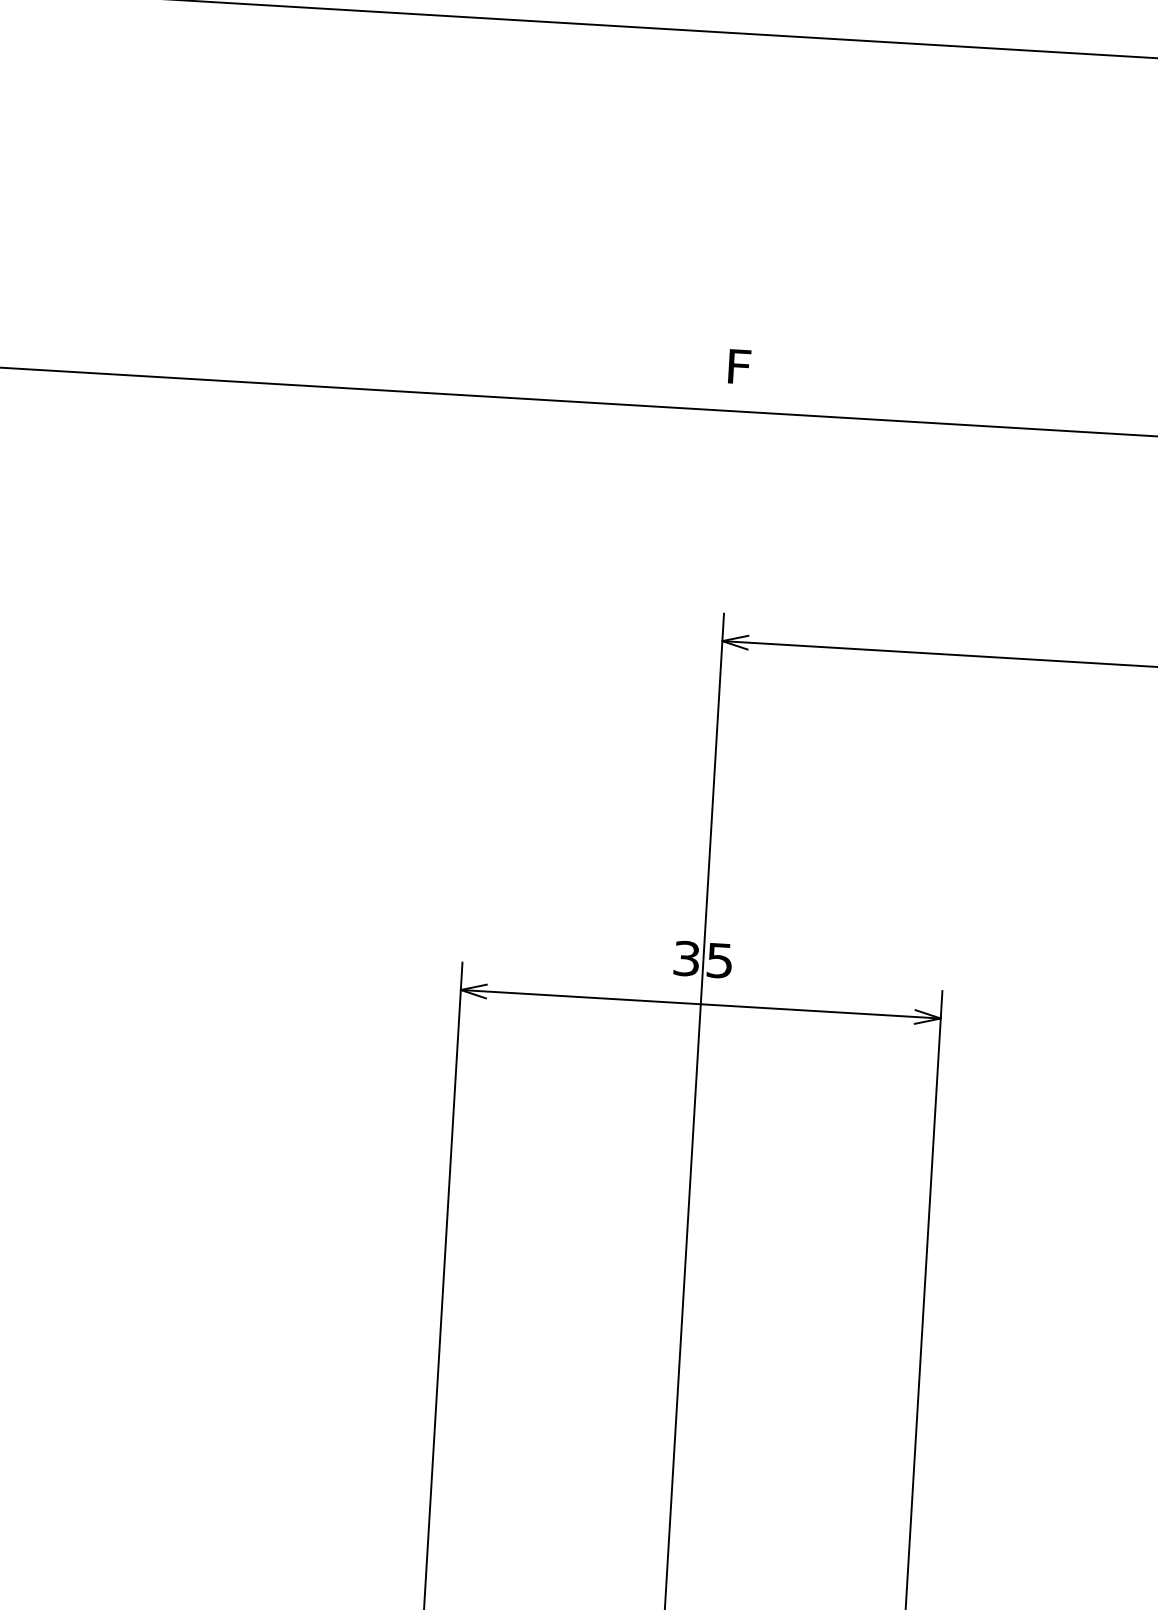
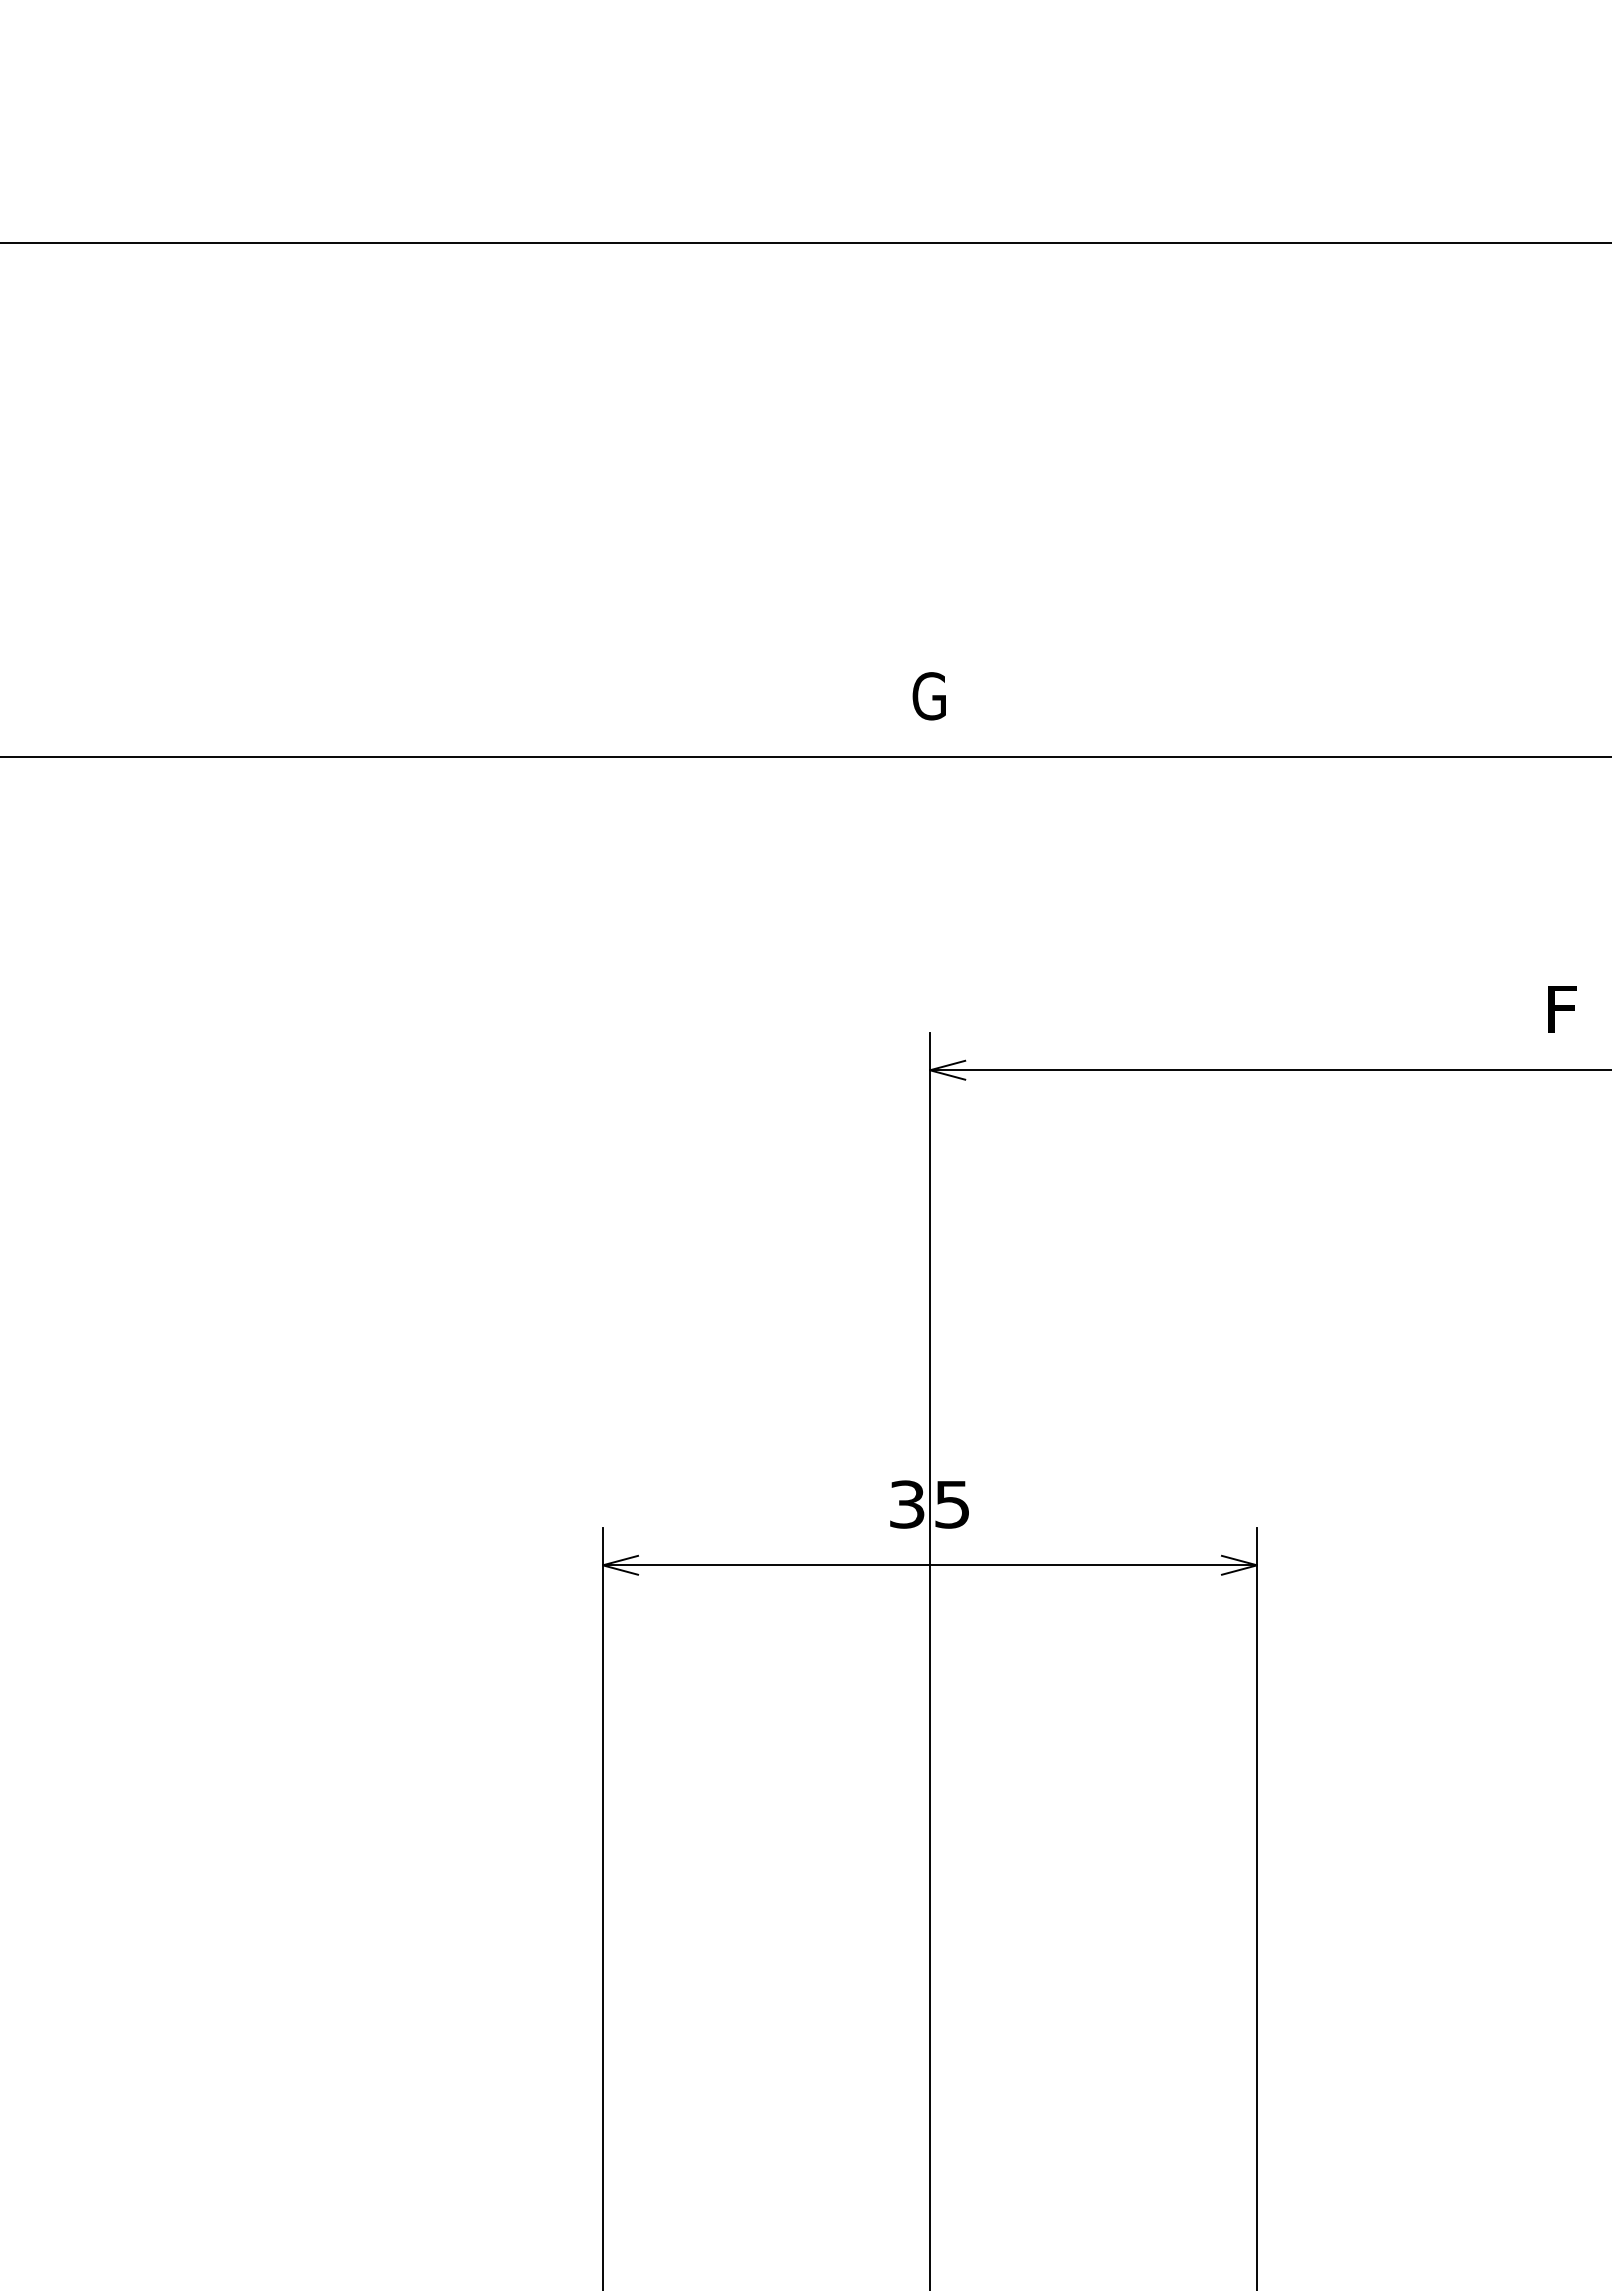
text: (737, 366) -> (928, 696), F -> G

